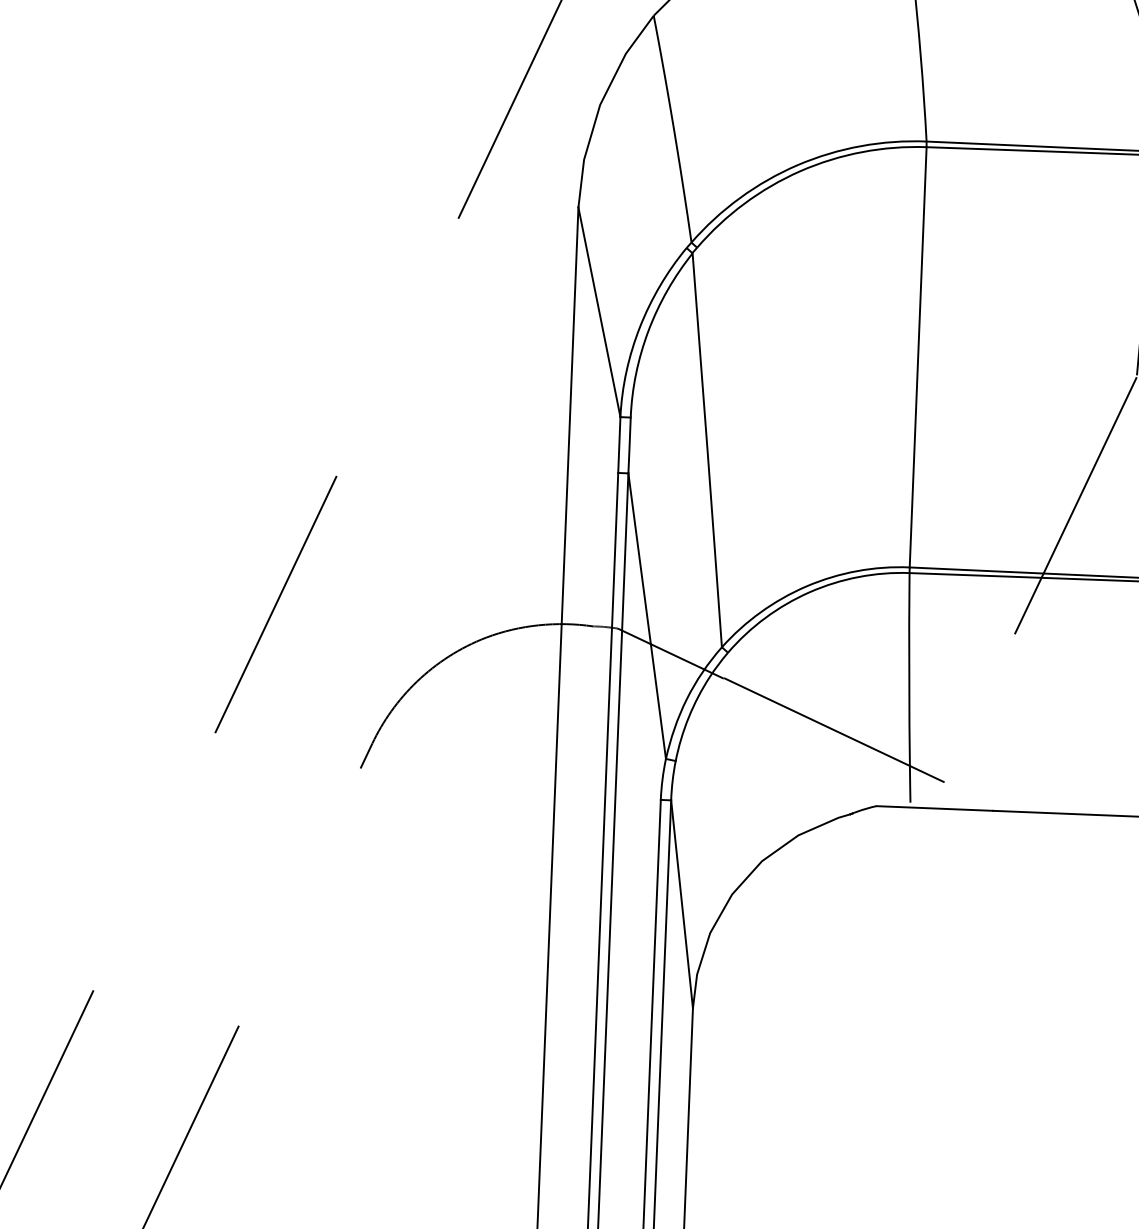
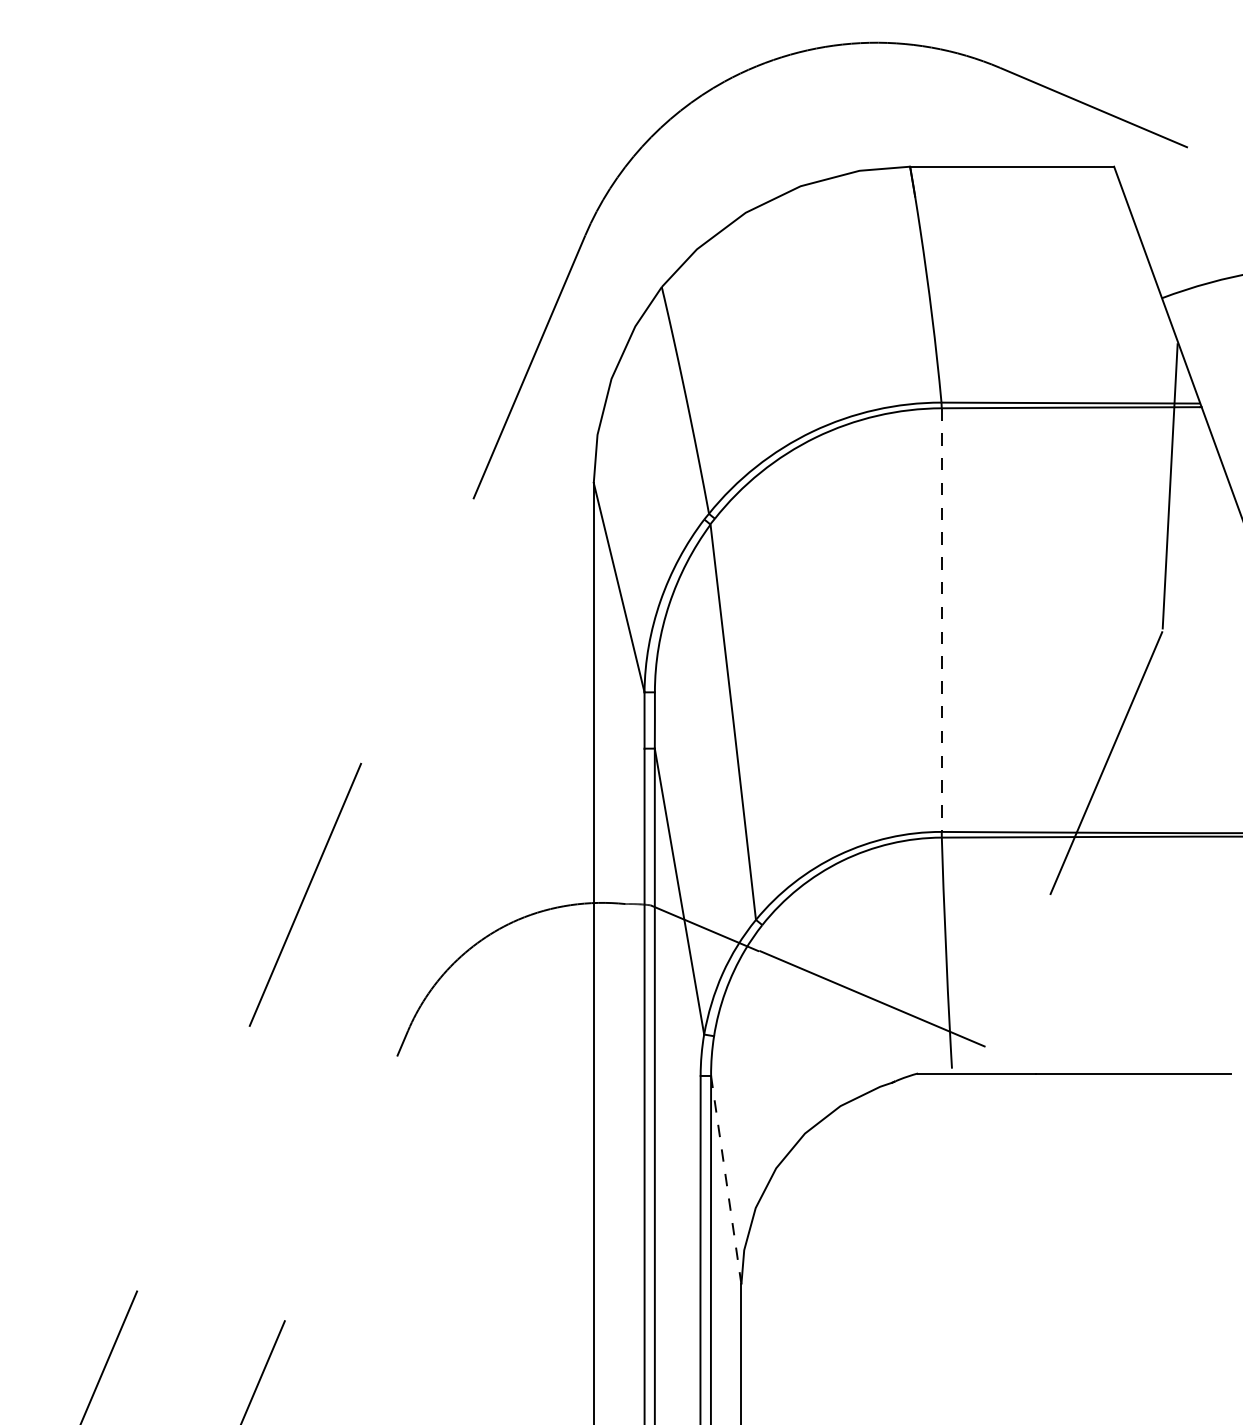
line: (917, 357) -> (941, 620), solid -> dashed
line: (682, 903) -> (726, 1179), solid -> dashed

